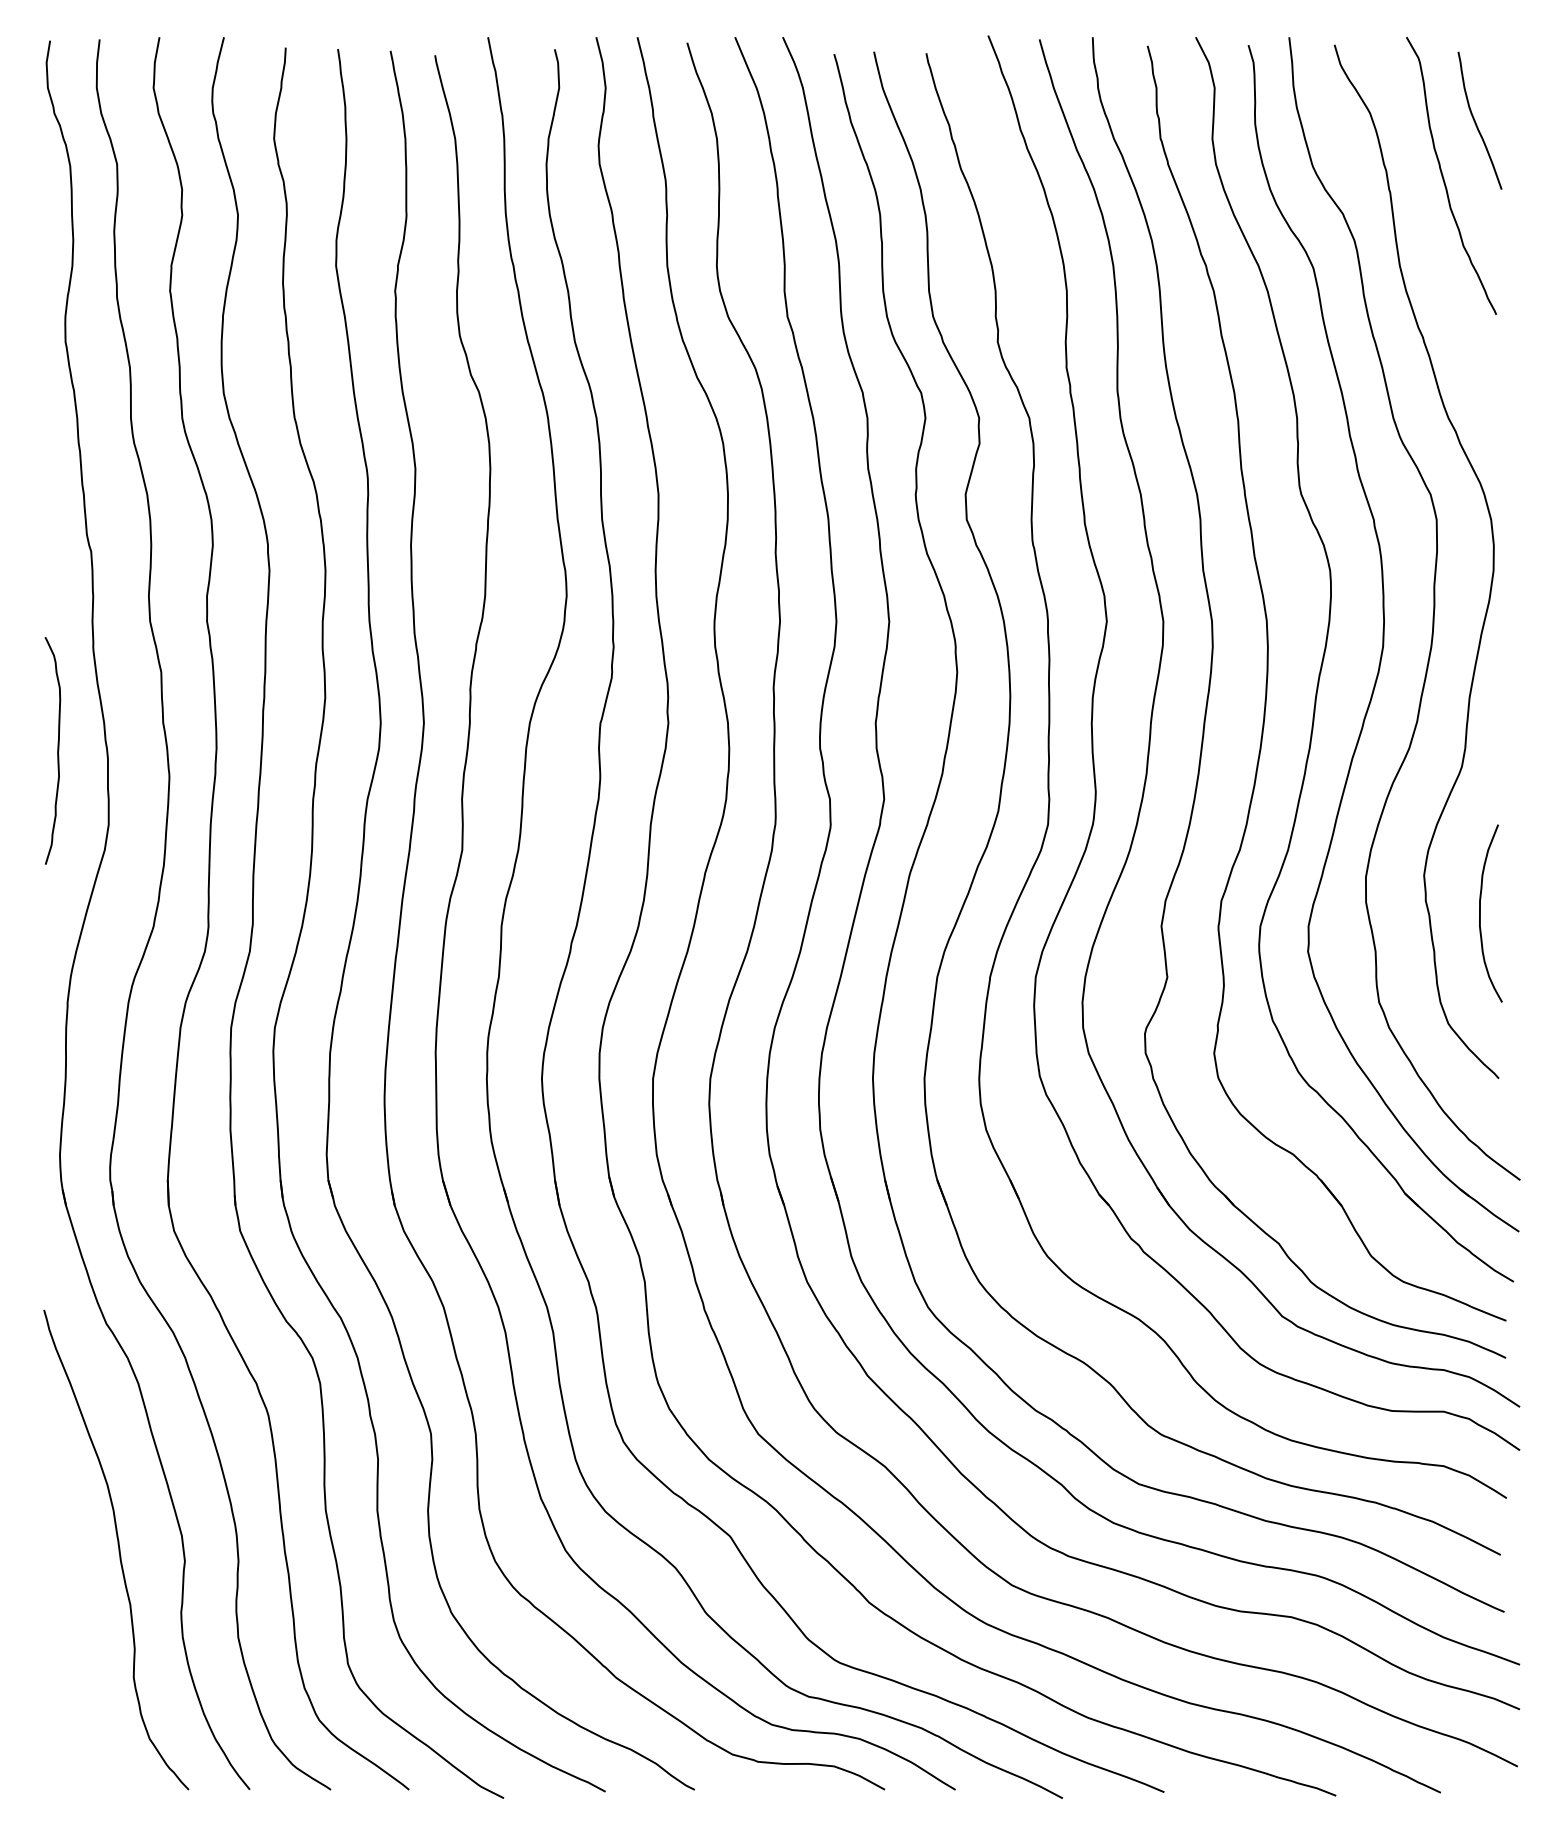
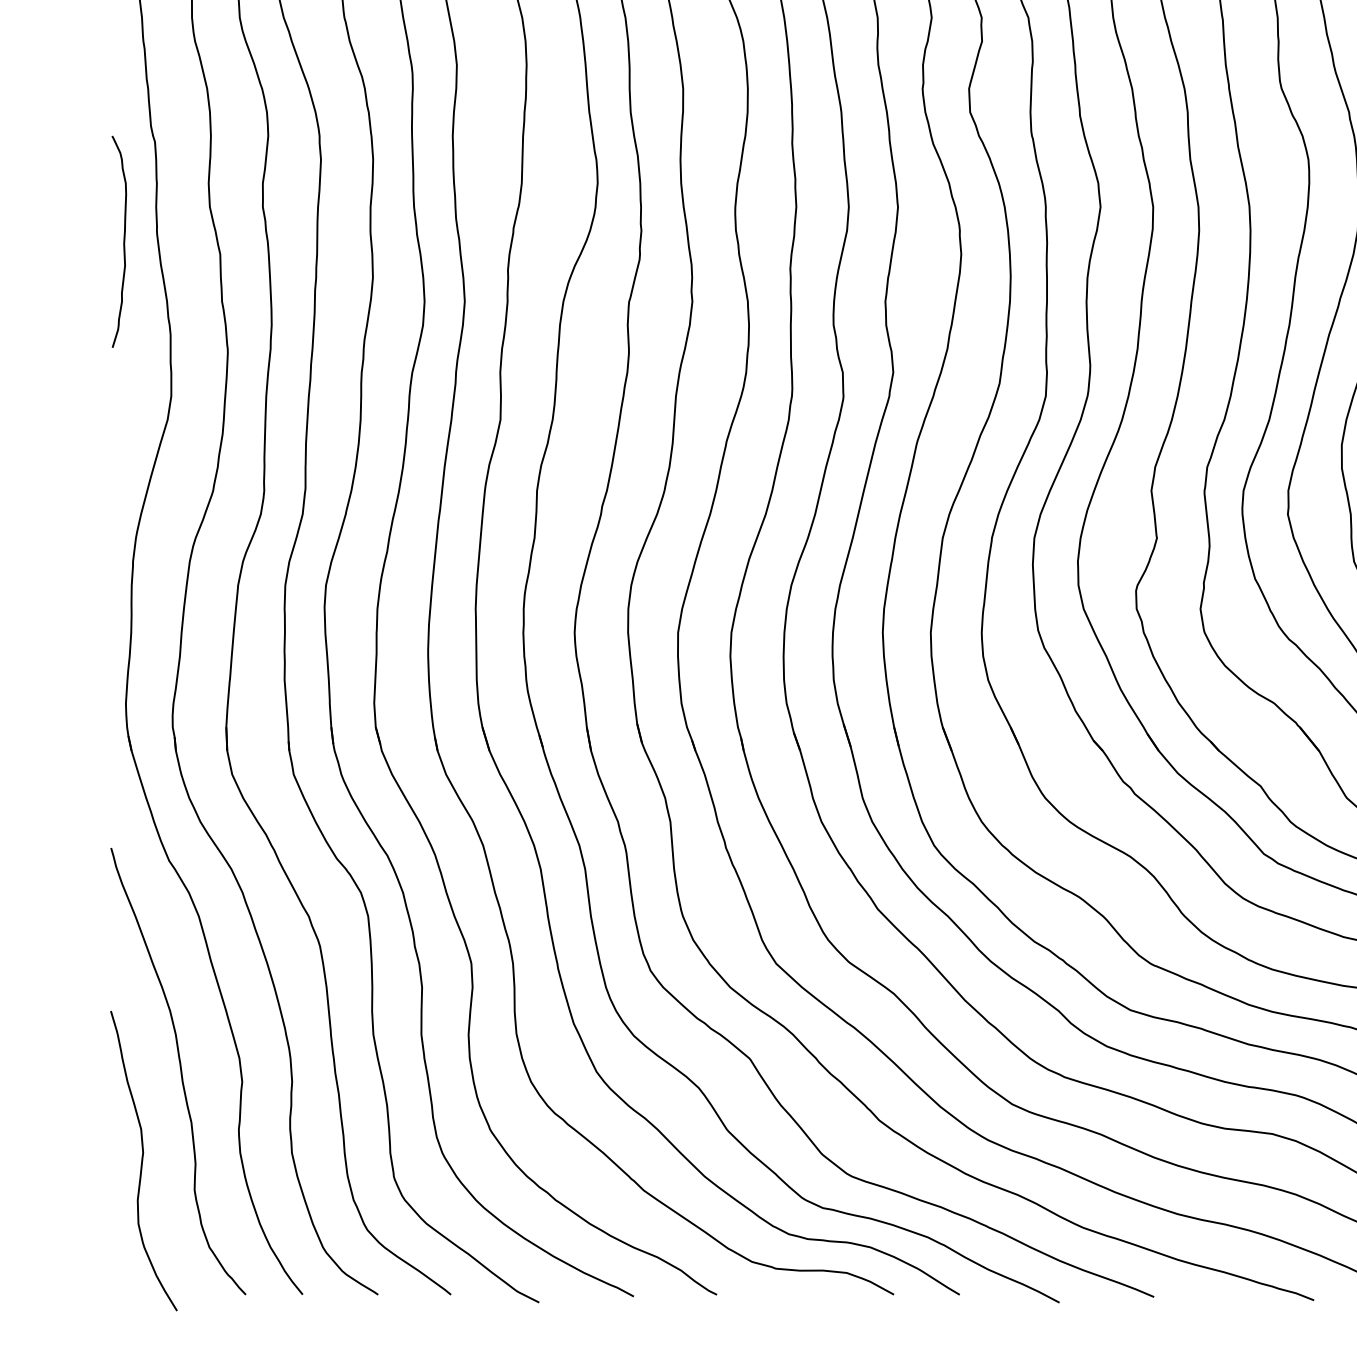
curve: (57, 750) -> (123, 241), moved
curve: (78, 1646) -> (143, 1161), added

